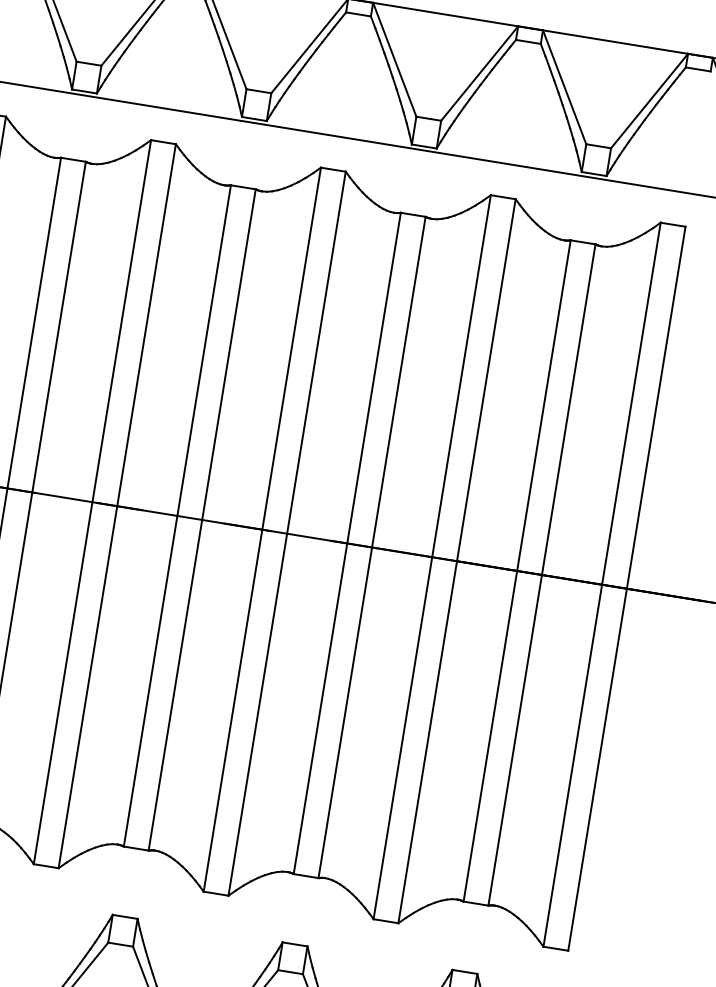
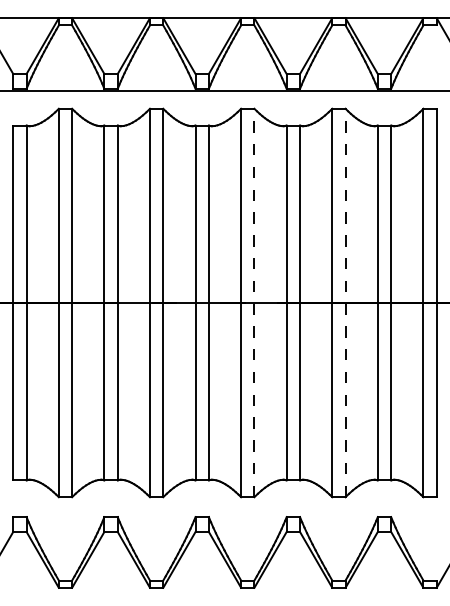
line: (287, 532) -> (254, 302), solid -> dashed
line: (457, 560) -> (345, 302), solid -> dashed

